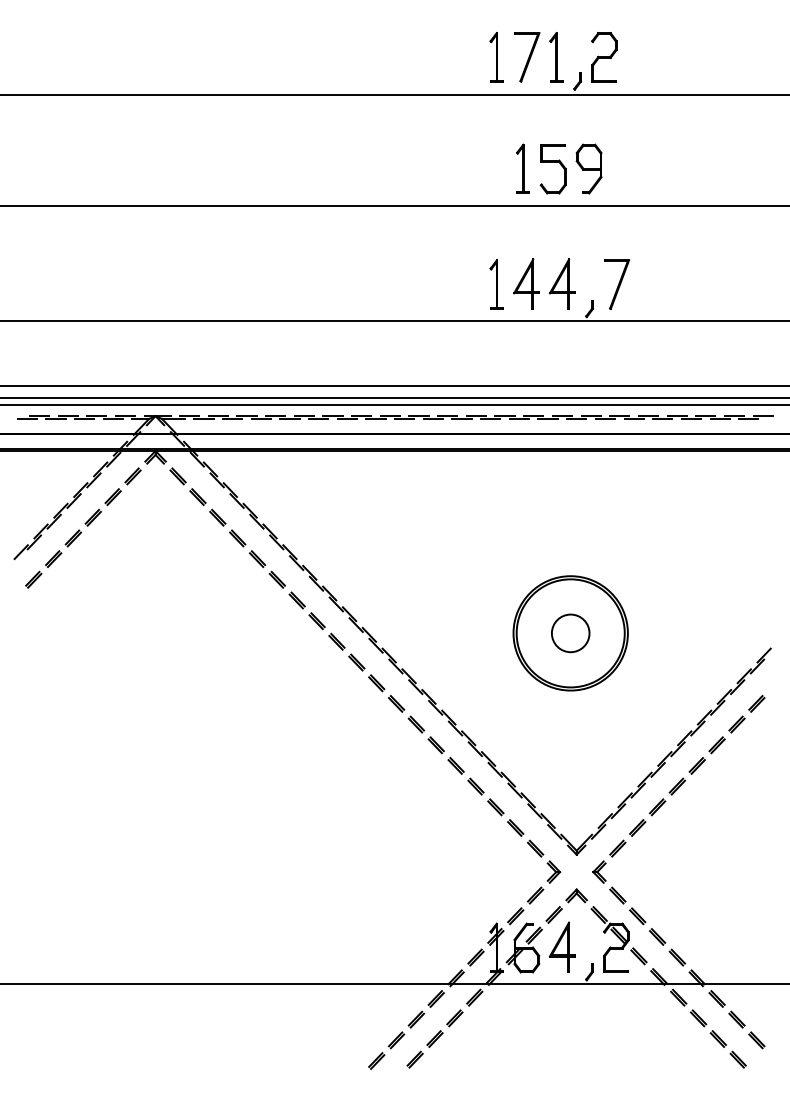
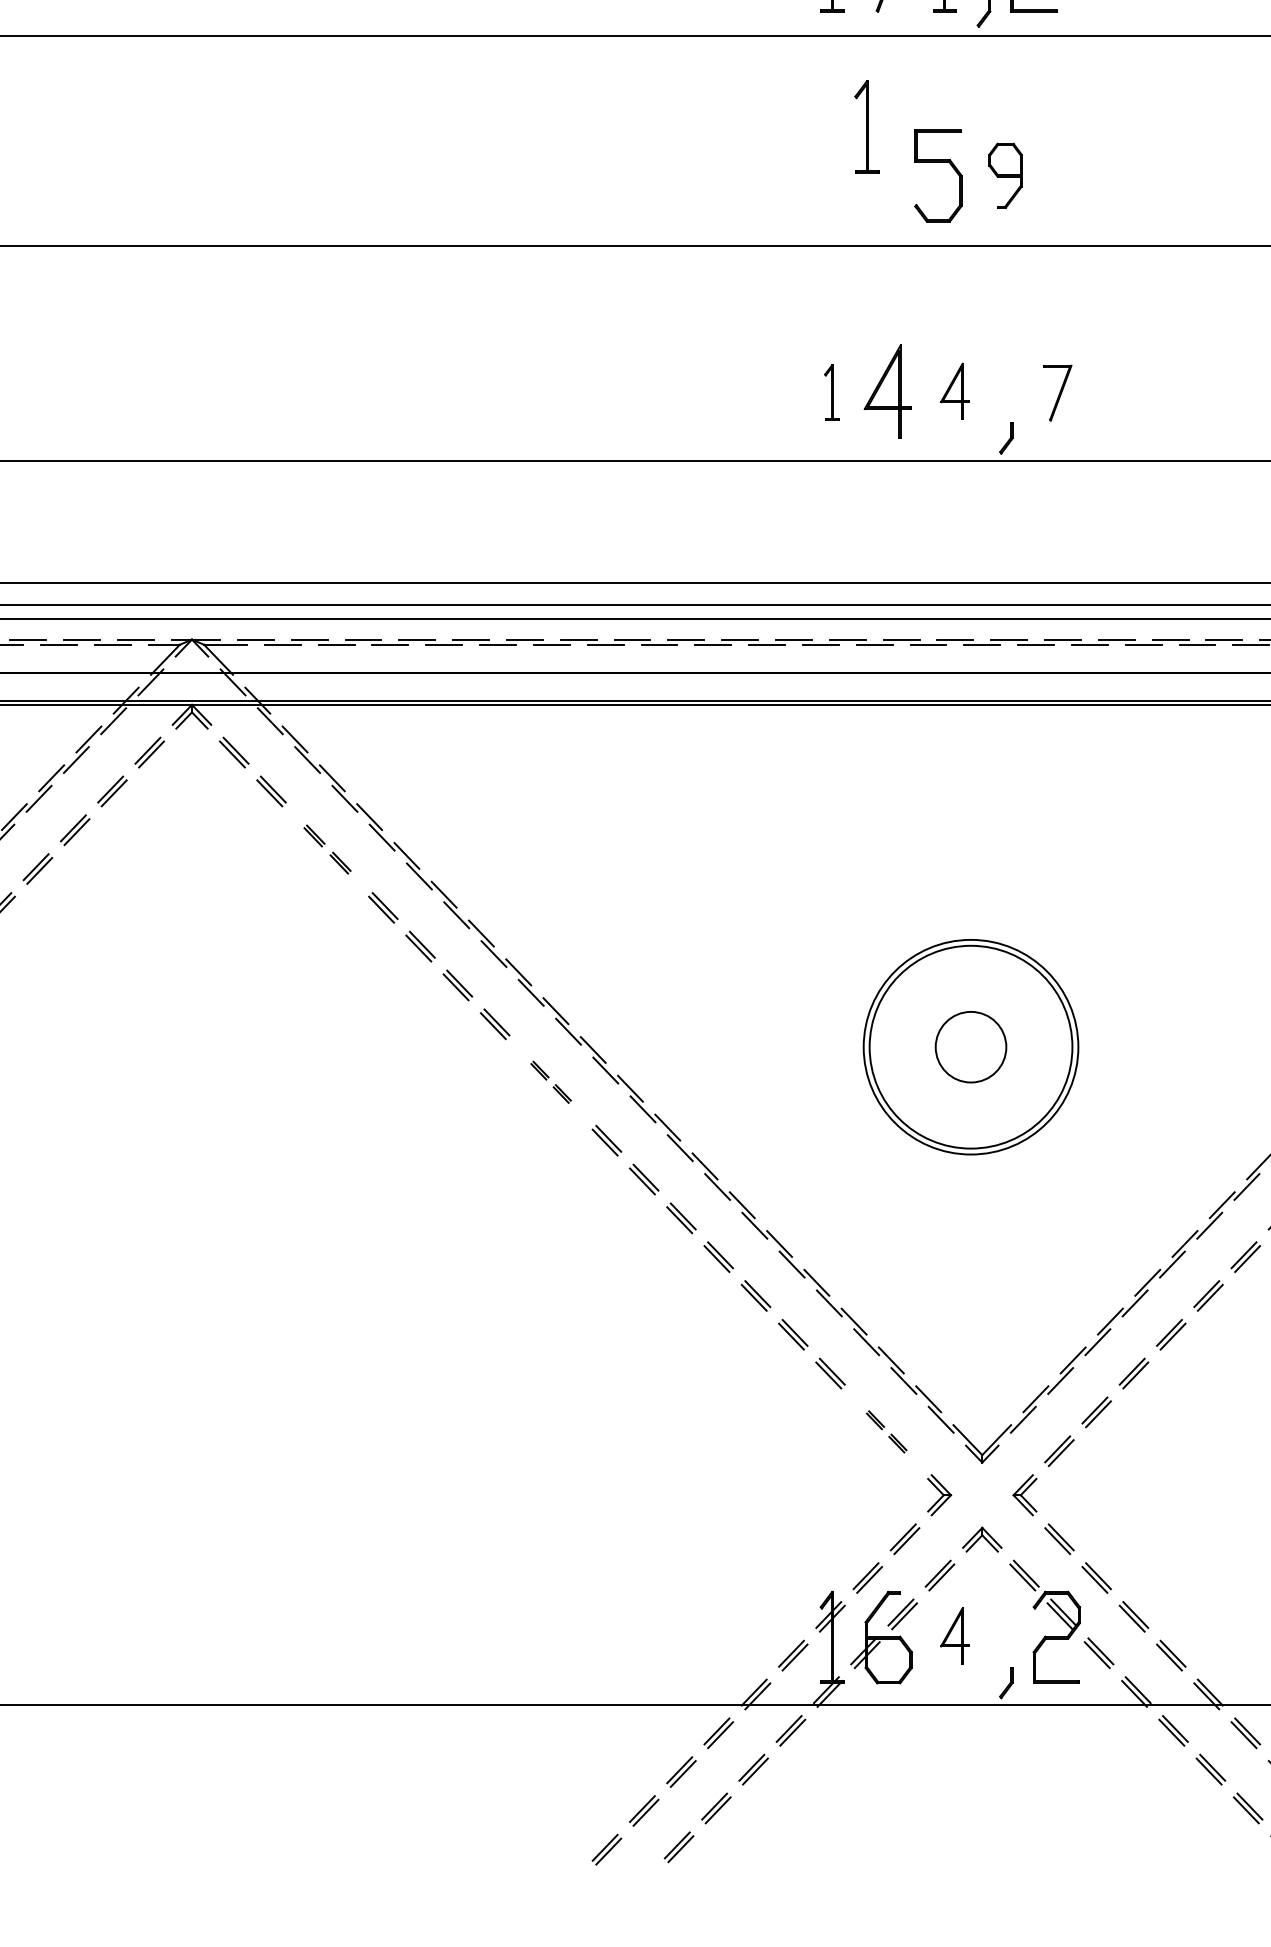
part: (522, 168) -> (865, 125), moved
part: (588, 168) -> (1004, 174), size x0.7
part: (561, 283) -> (953, 390), size x0.6
part: (496, 284) -> (831, 392), size x0.6
part: (616, 284) -> (1056, 392), size x0.6
part: (227, 527) -> (326, 848), size x0.7
part: (346, 651) -> (550, 1081), size x0.6
part: (525, 838) -> (886, 1432), size x0.6
part: (561, 946) -> (953, 1634), size x0.6

